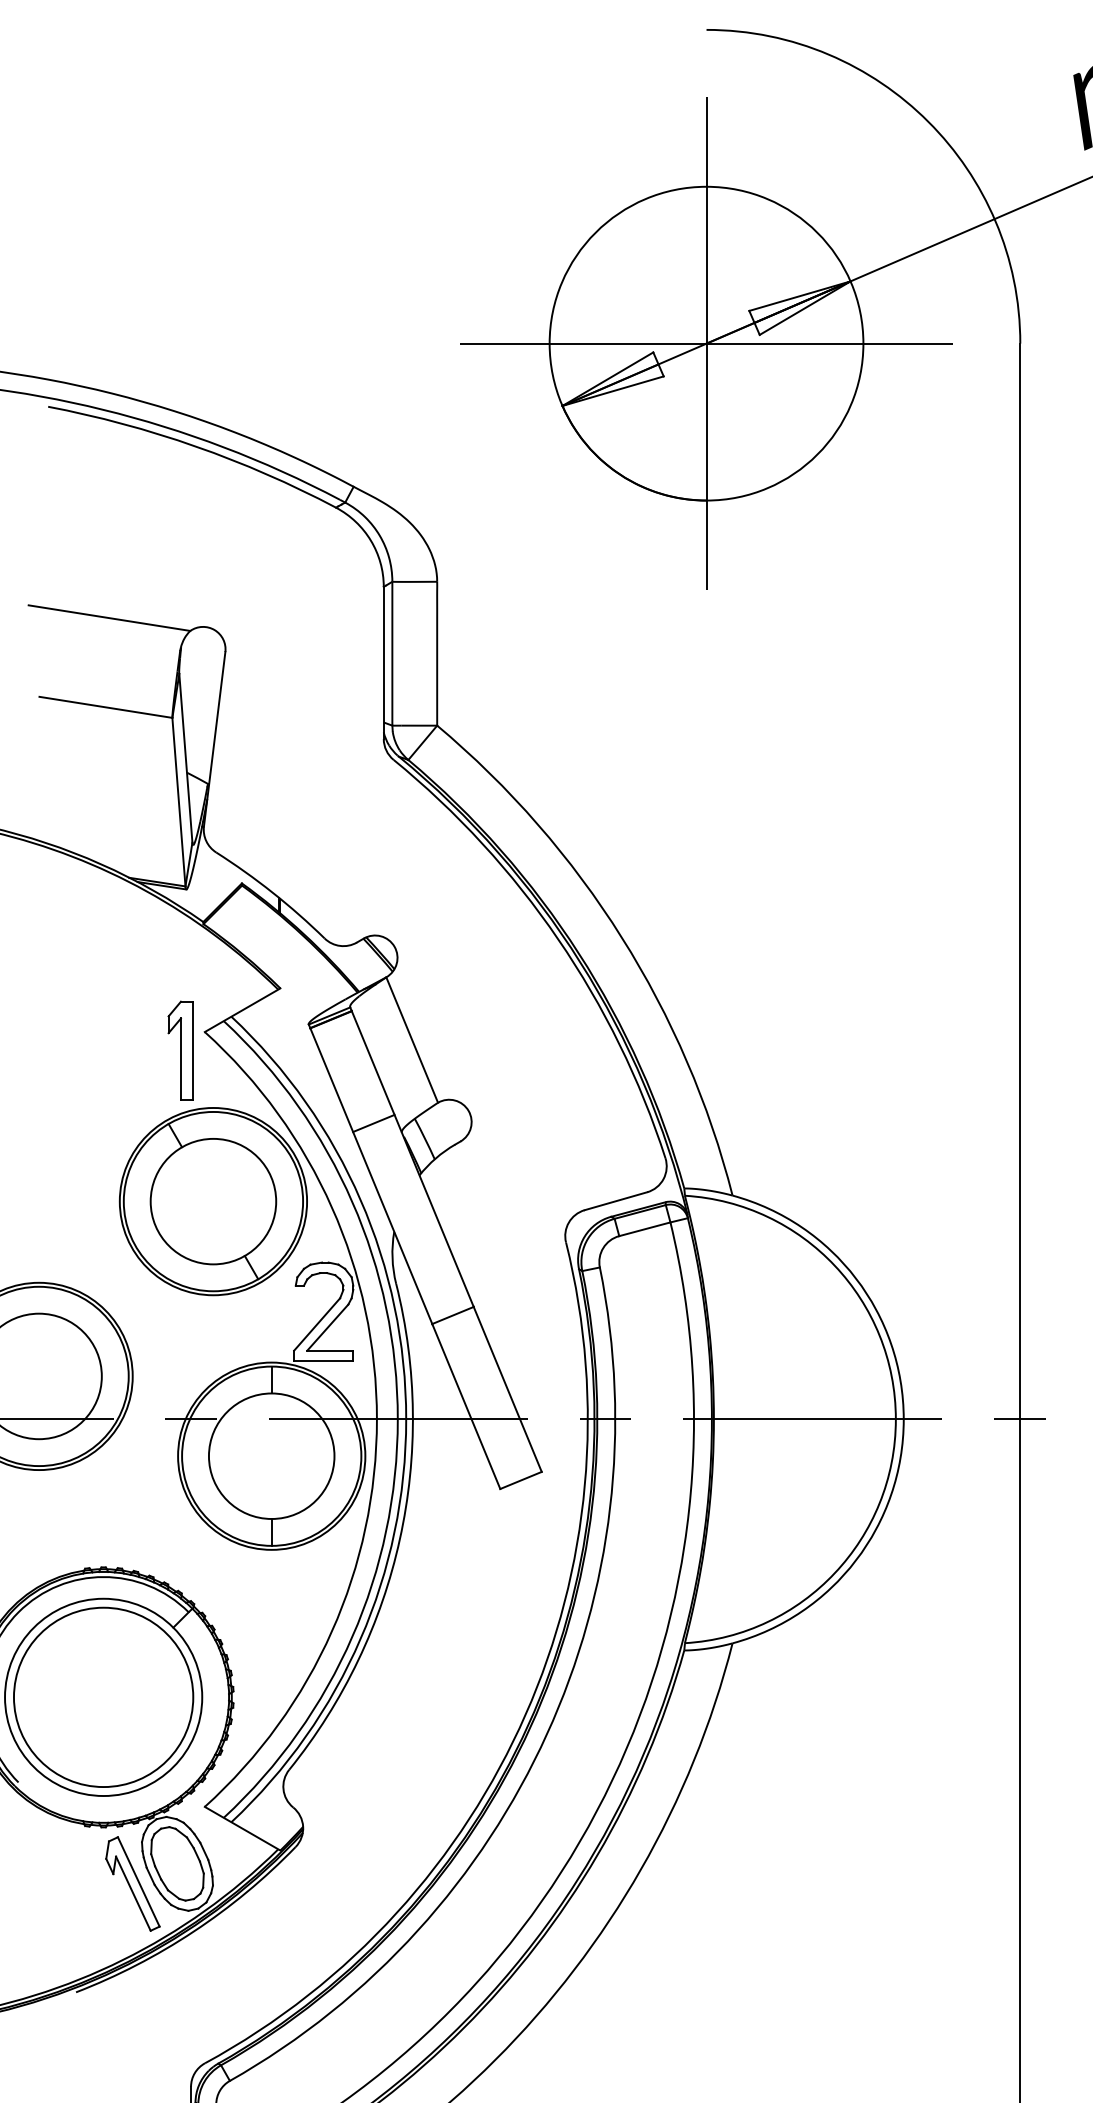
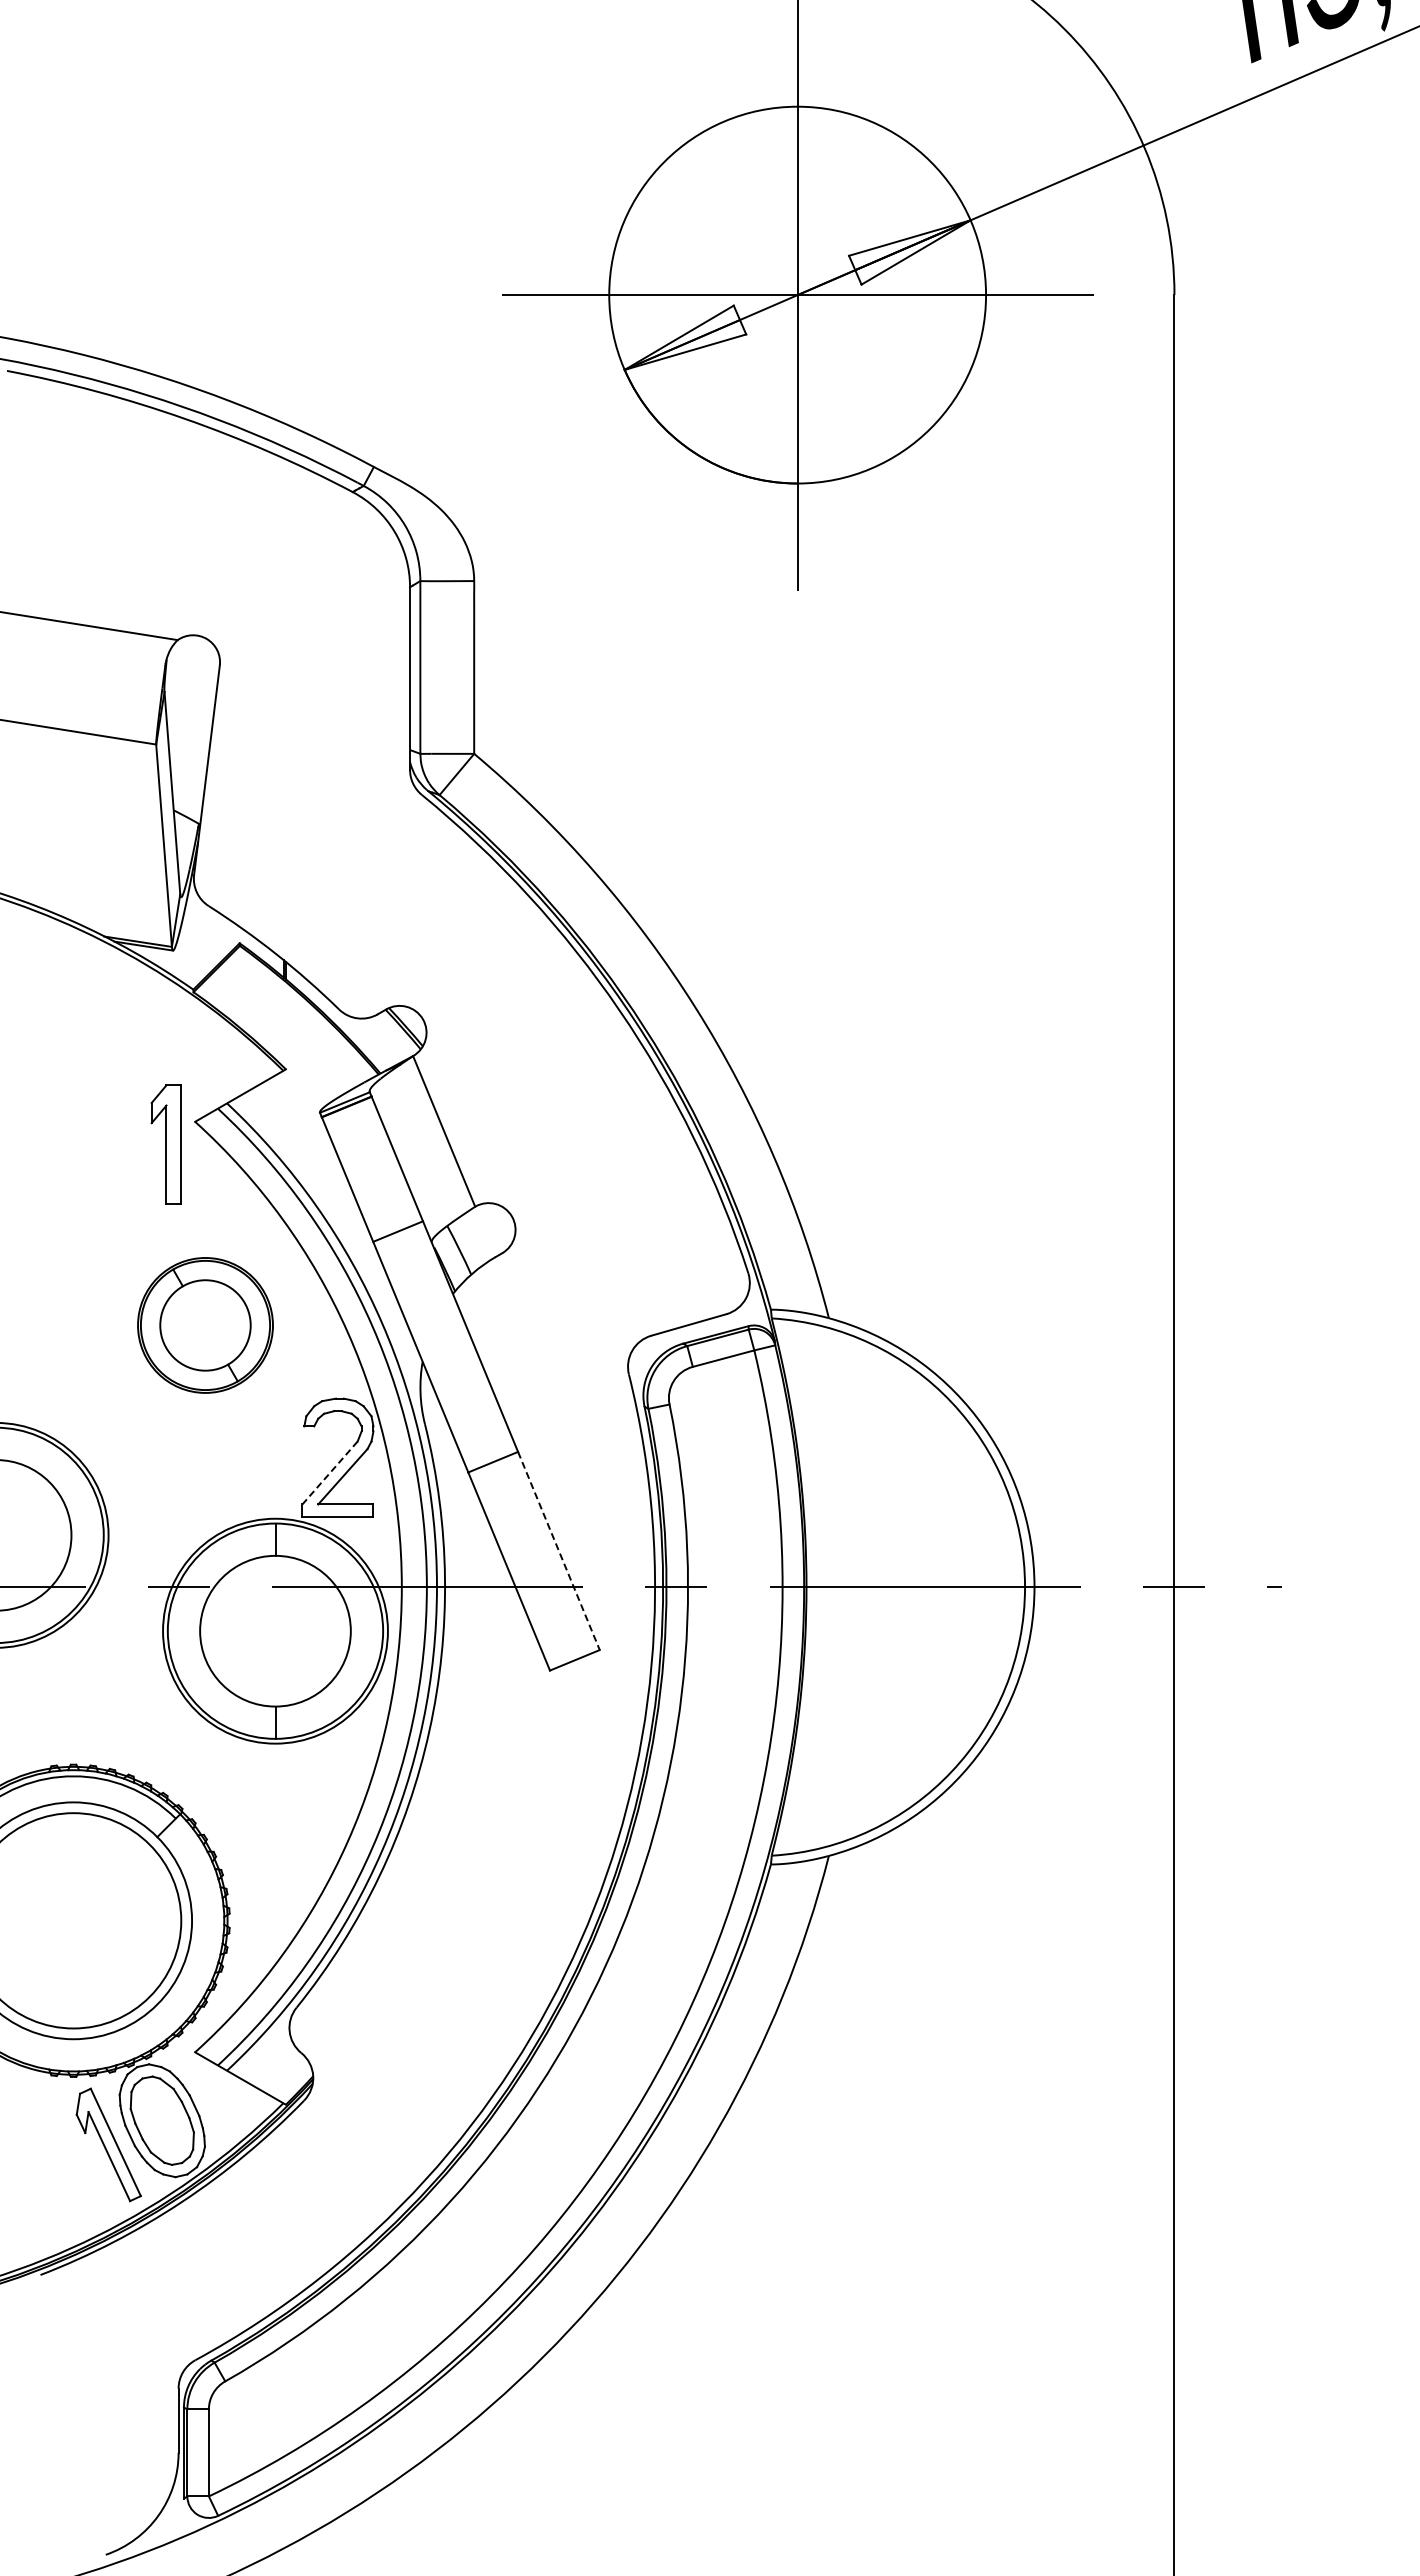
part: (213, 1201) -> (205, 1325), size x0.6
line: (317, 1324) -> (330, 1472), solid -> dashed
line: (508, 1389) -> (559, 1551), solid -> dashed

